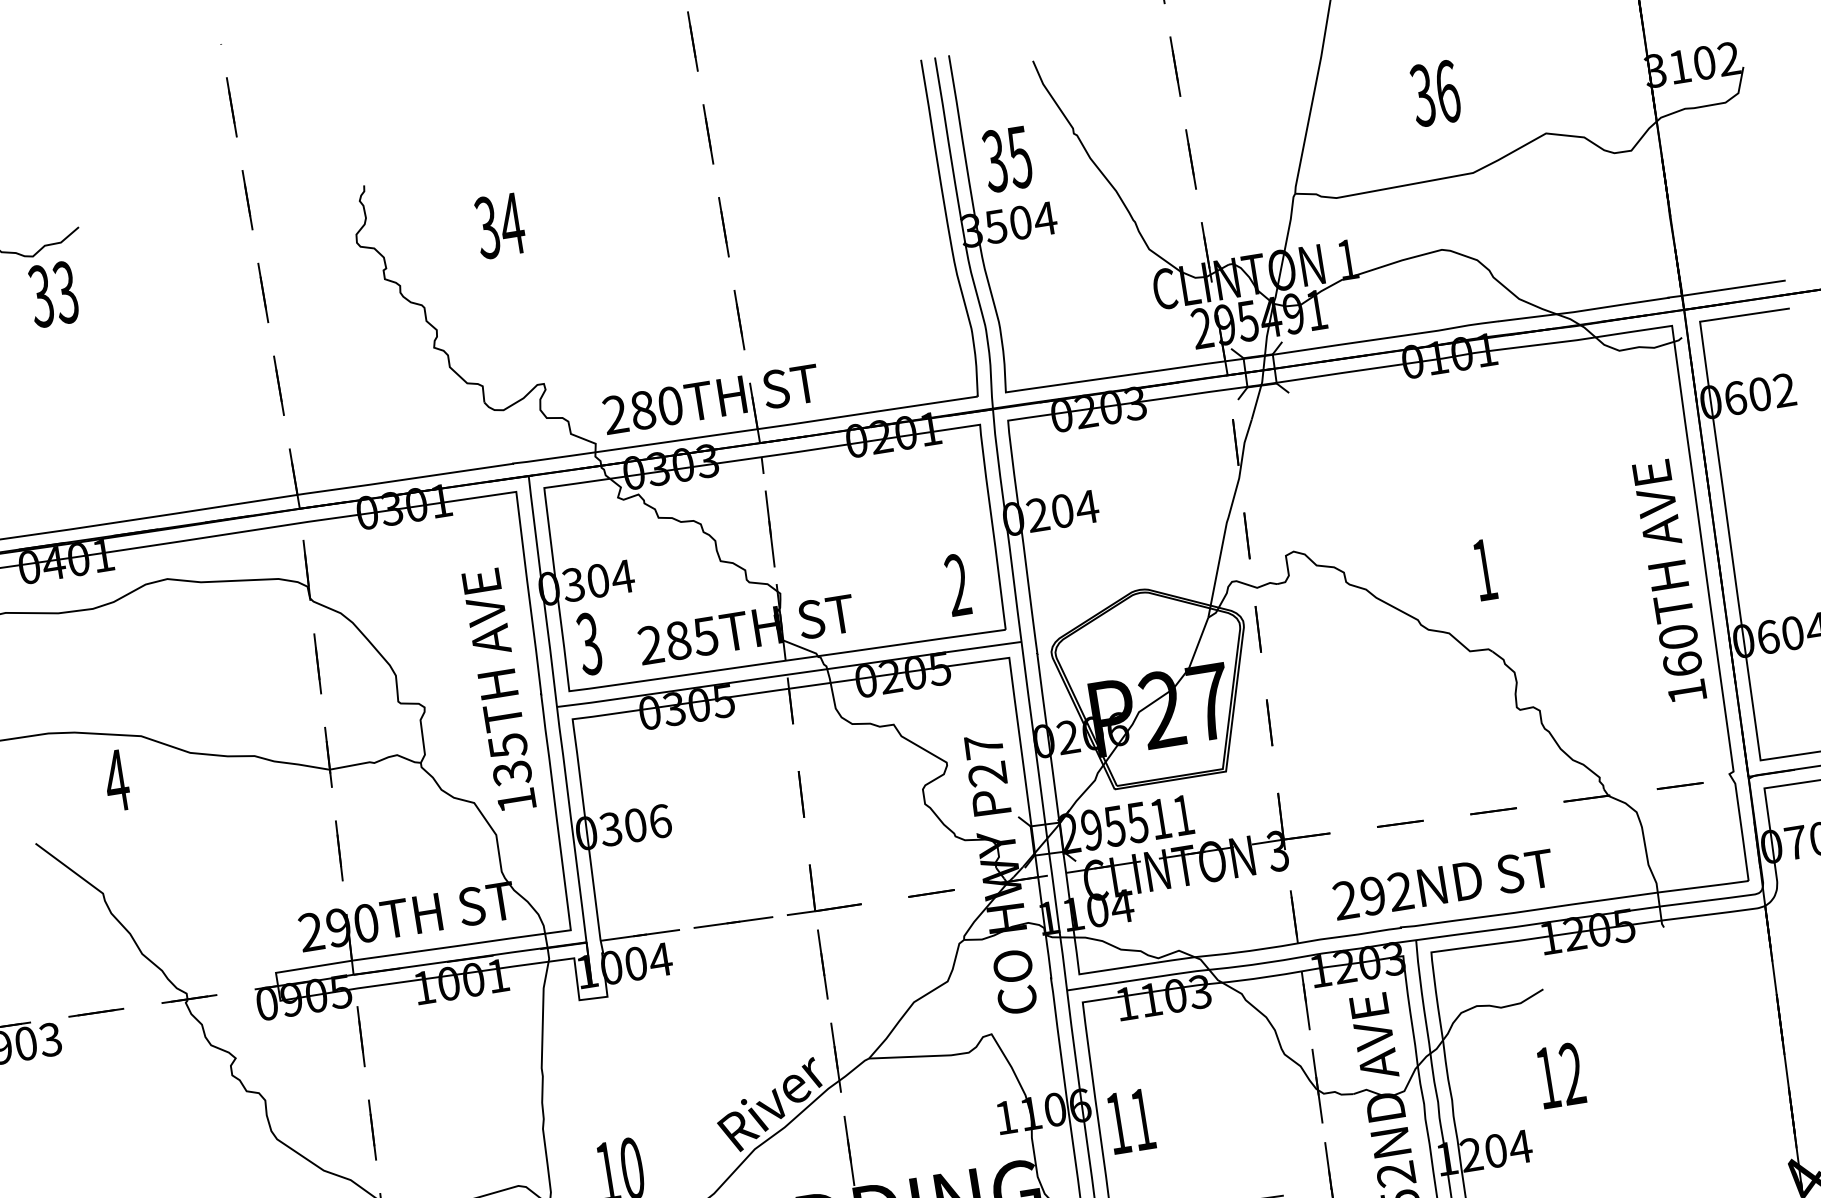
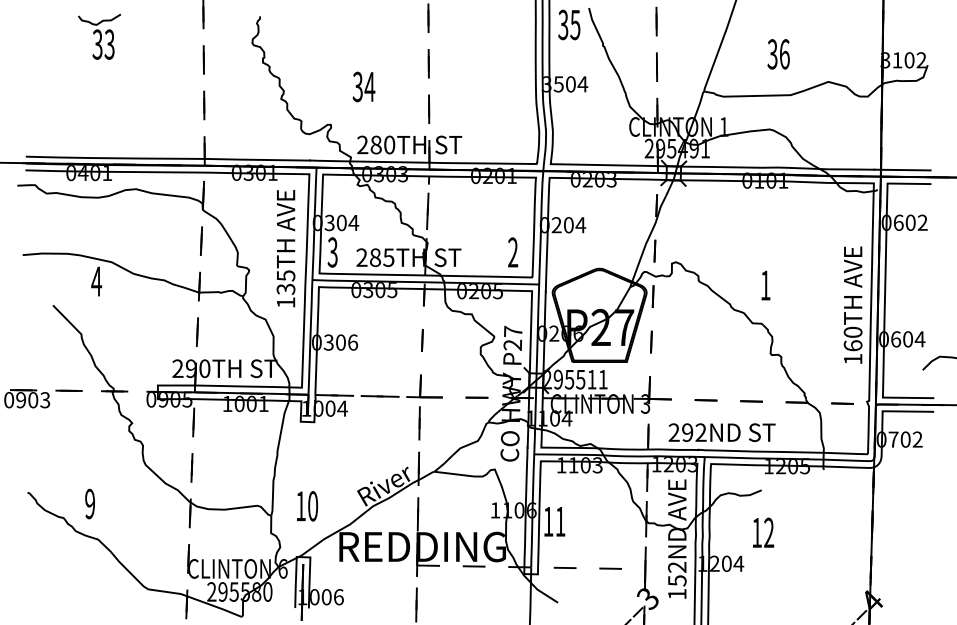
text: (1007, 158) -> (569, 24), moved
text: (498, 224) -> (363, 86), moved
text: (497, 690) -> (285, 248), moved

